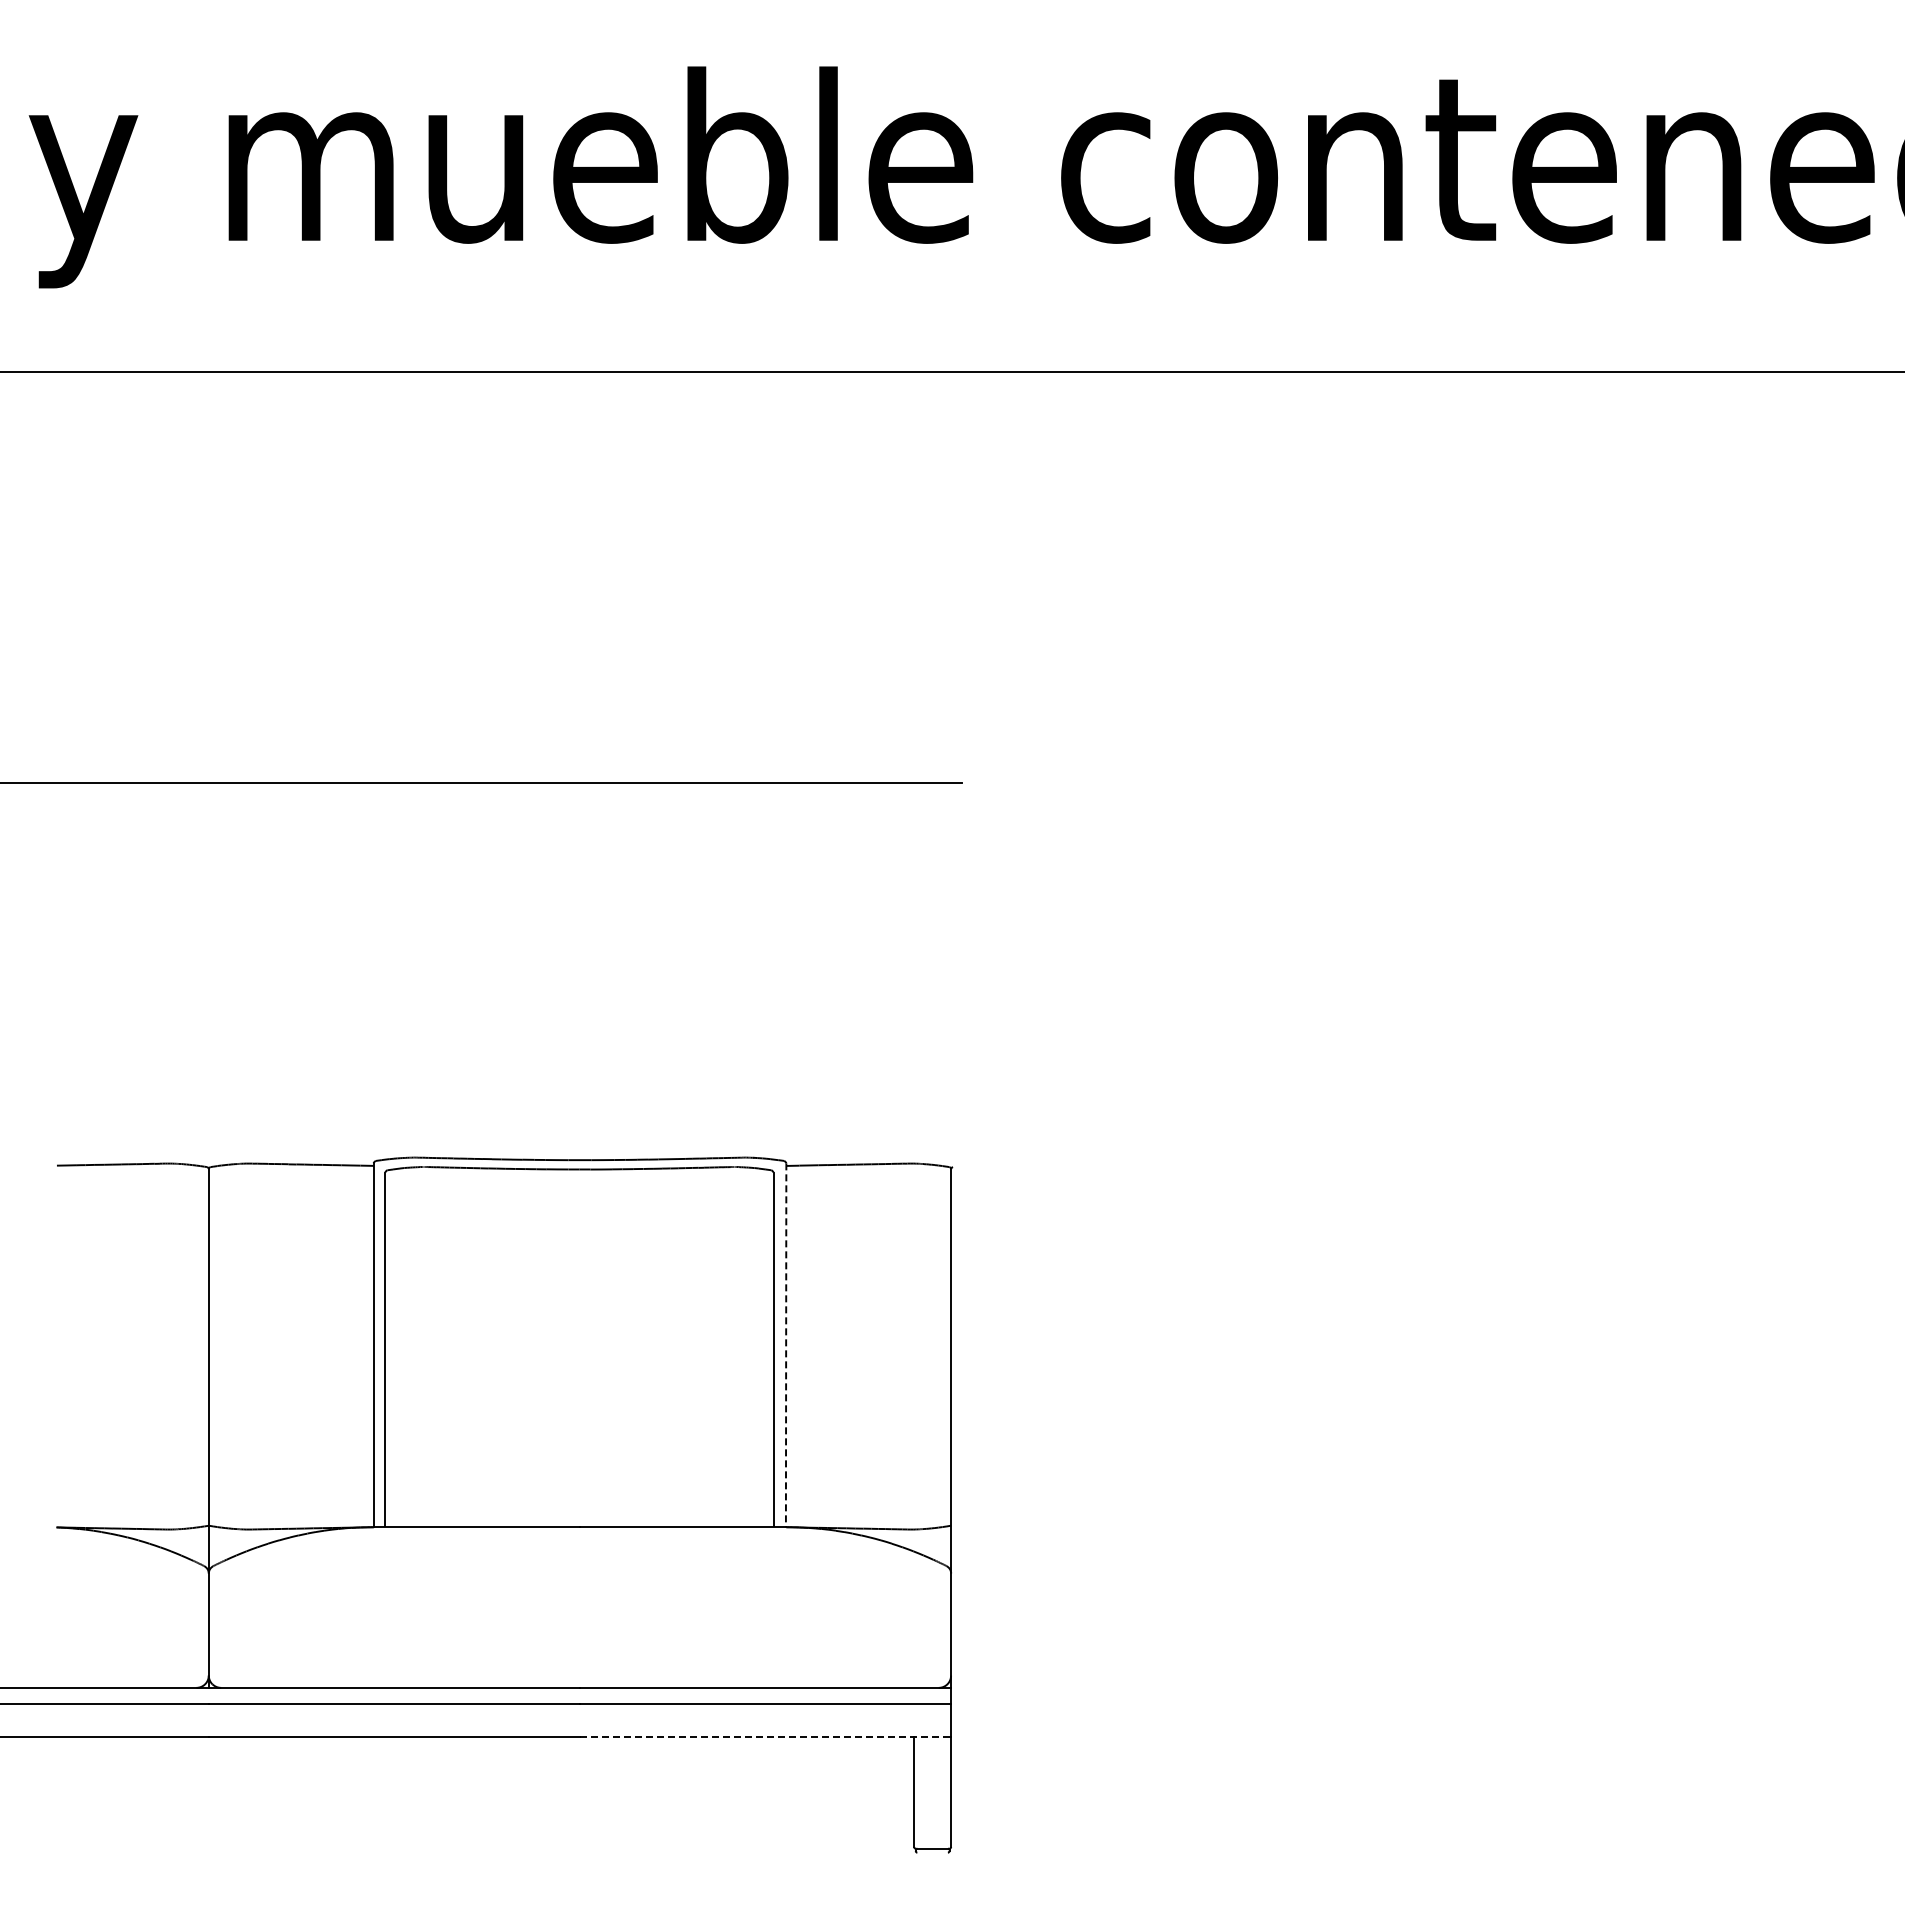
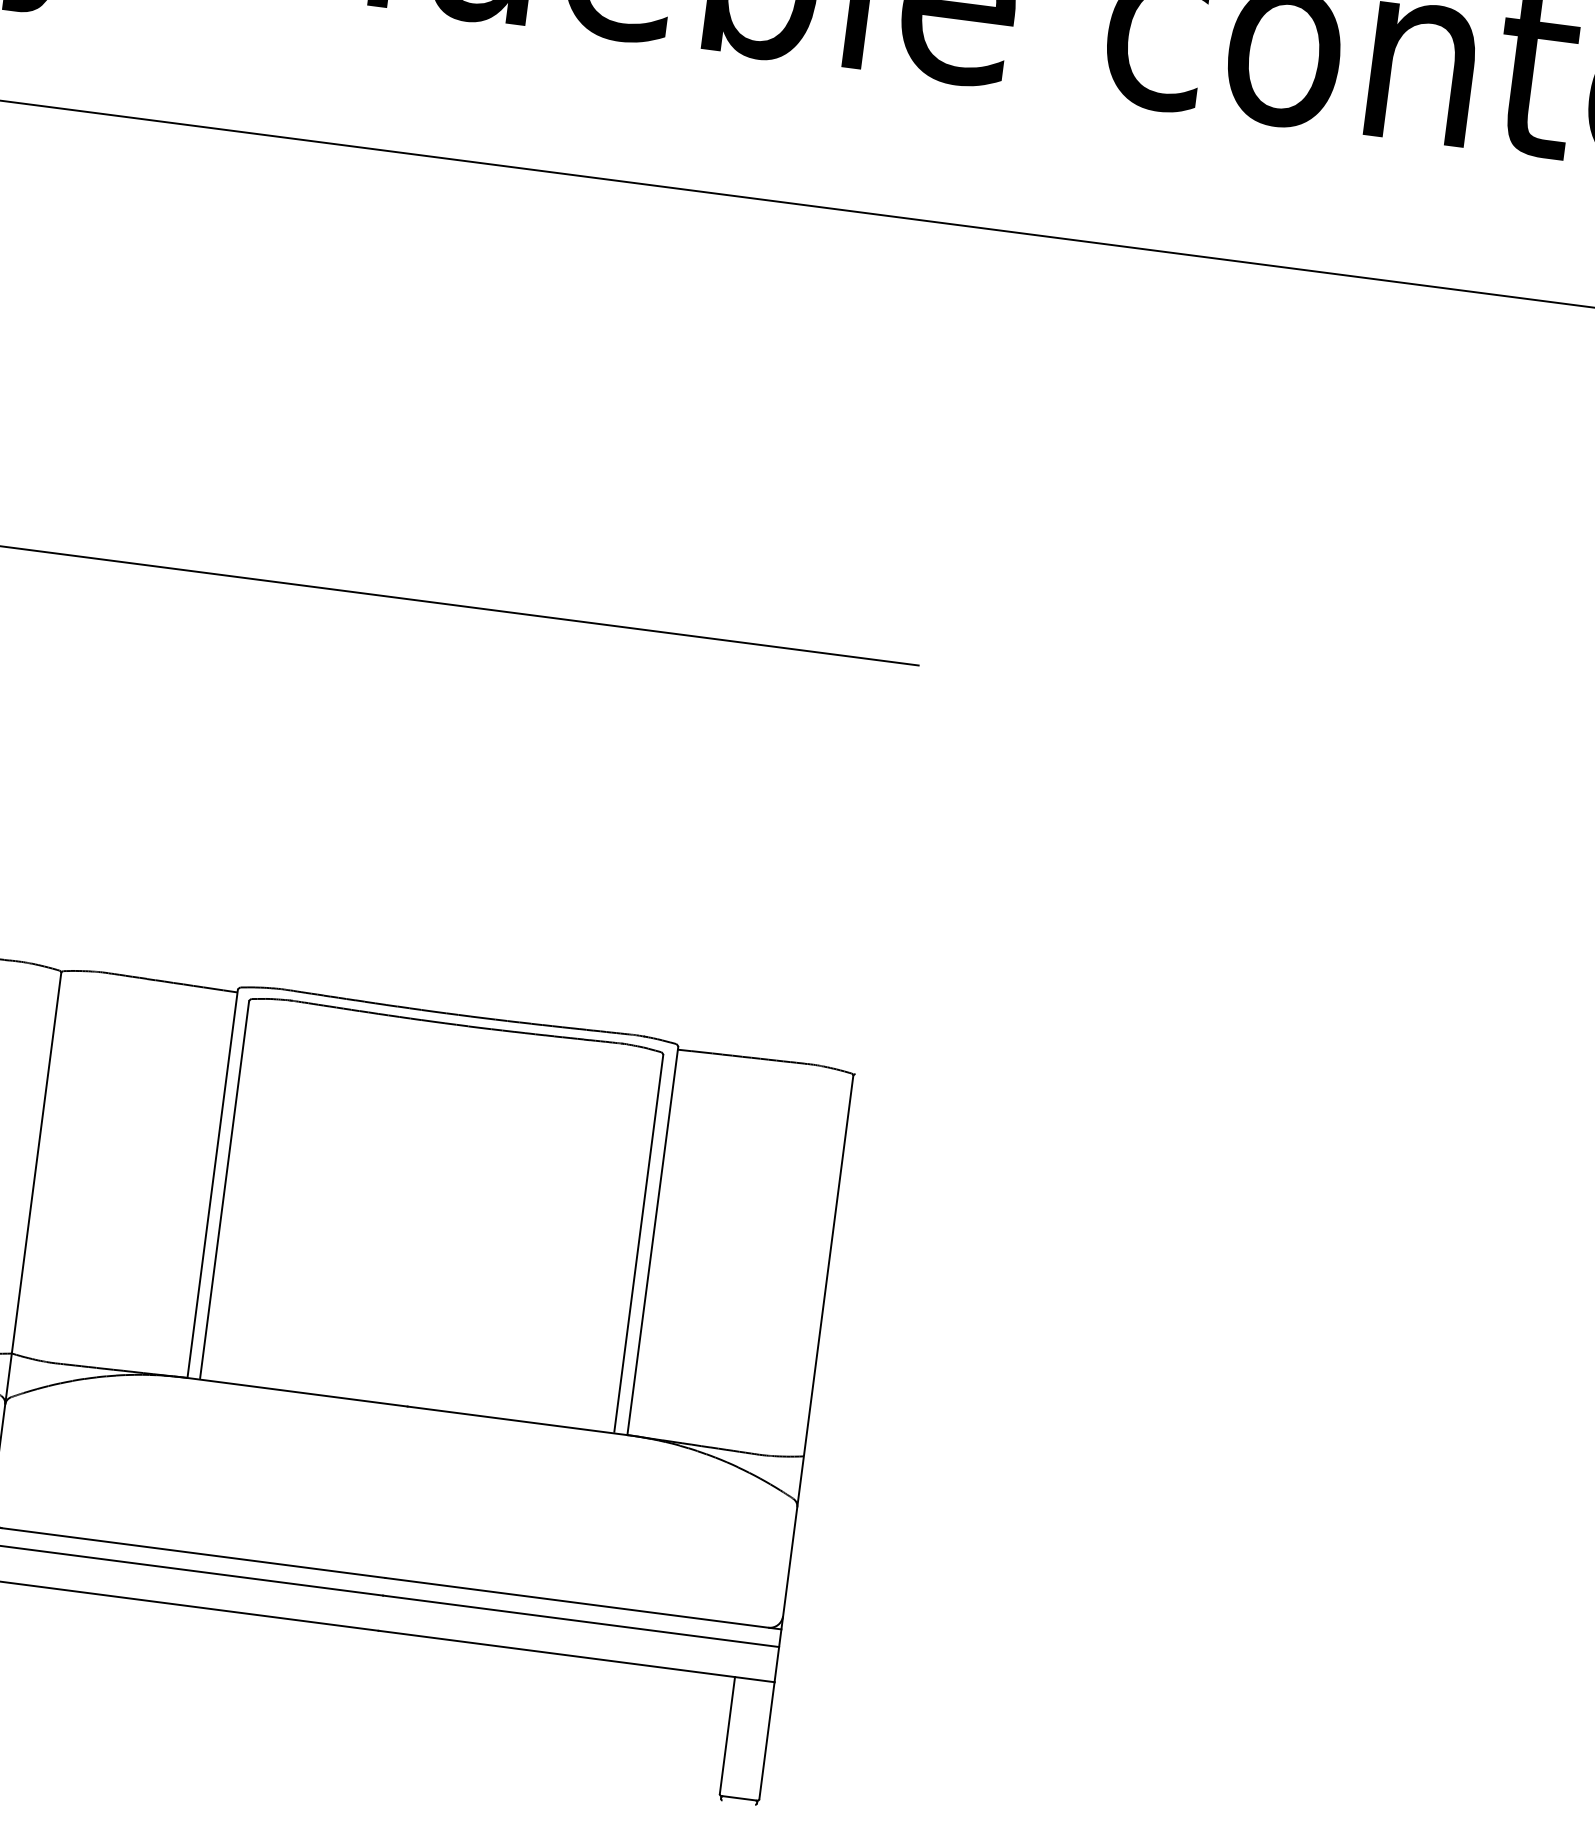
line: (786, 1345) -> (653, 1241), dashed -> solid
line: (765, 1737) -> (576, 1656), dashed -> solid

